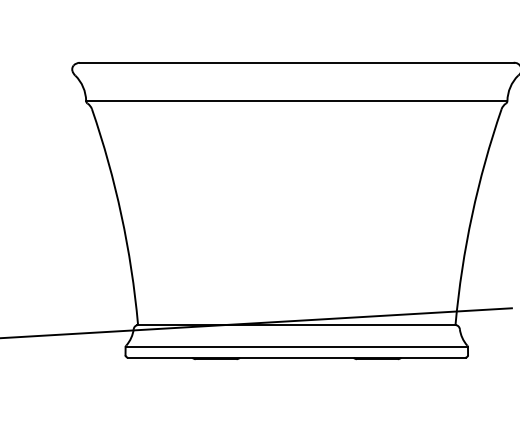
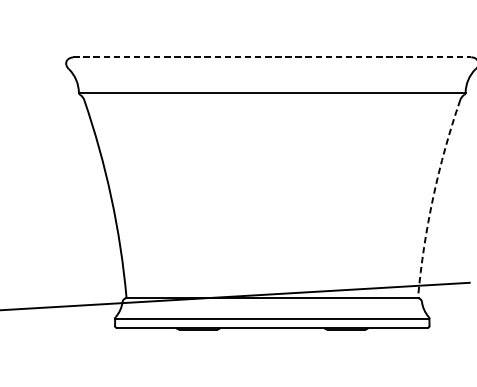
line: (296, 62) -> (272, 57), solid -> dashed
arc: (472, 215) -> (433, 197), solid -> dashed

